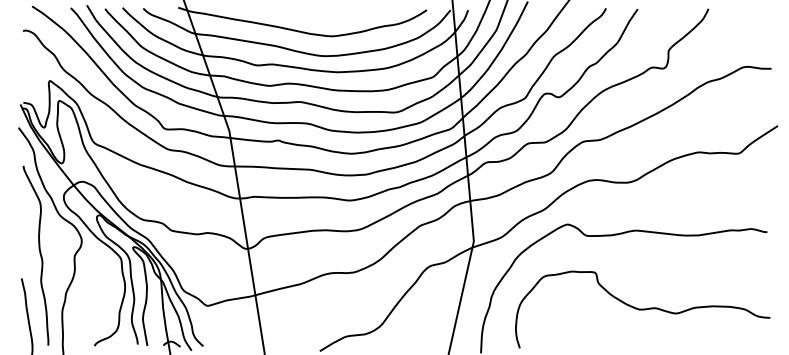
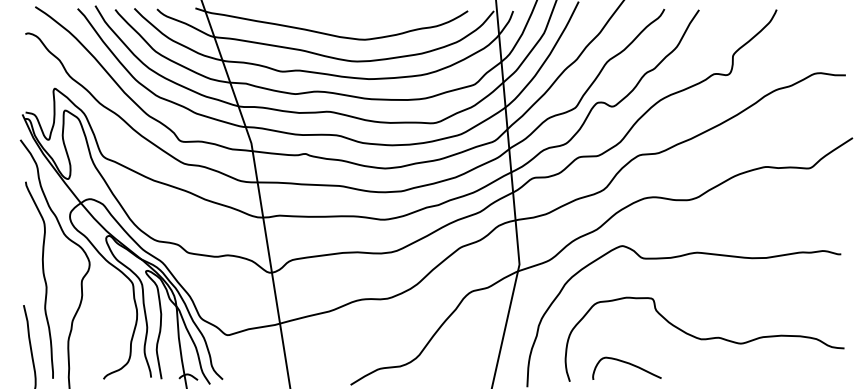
curve: (573, 332) -> (628, 364), added

